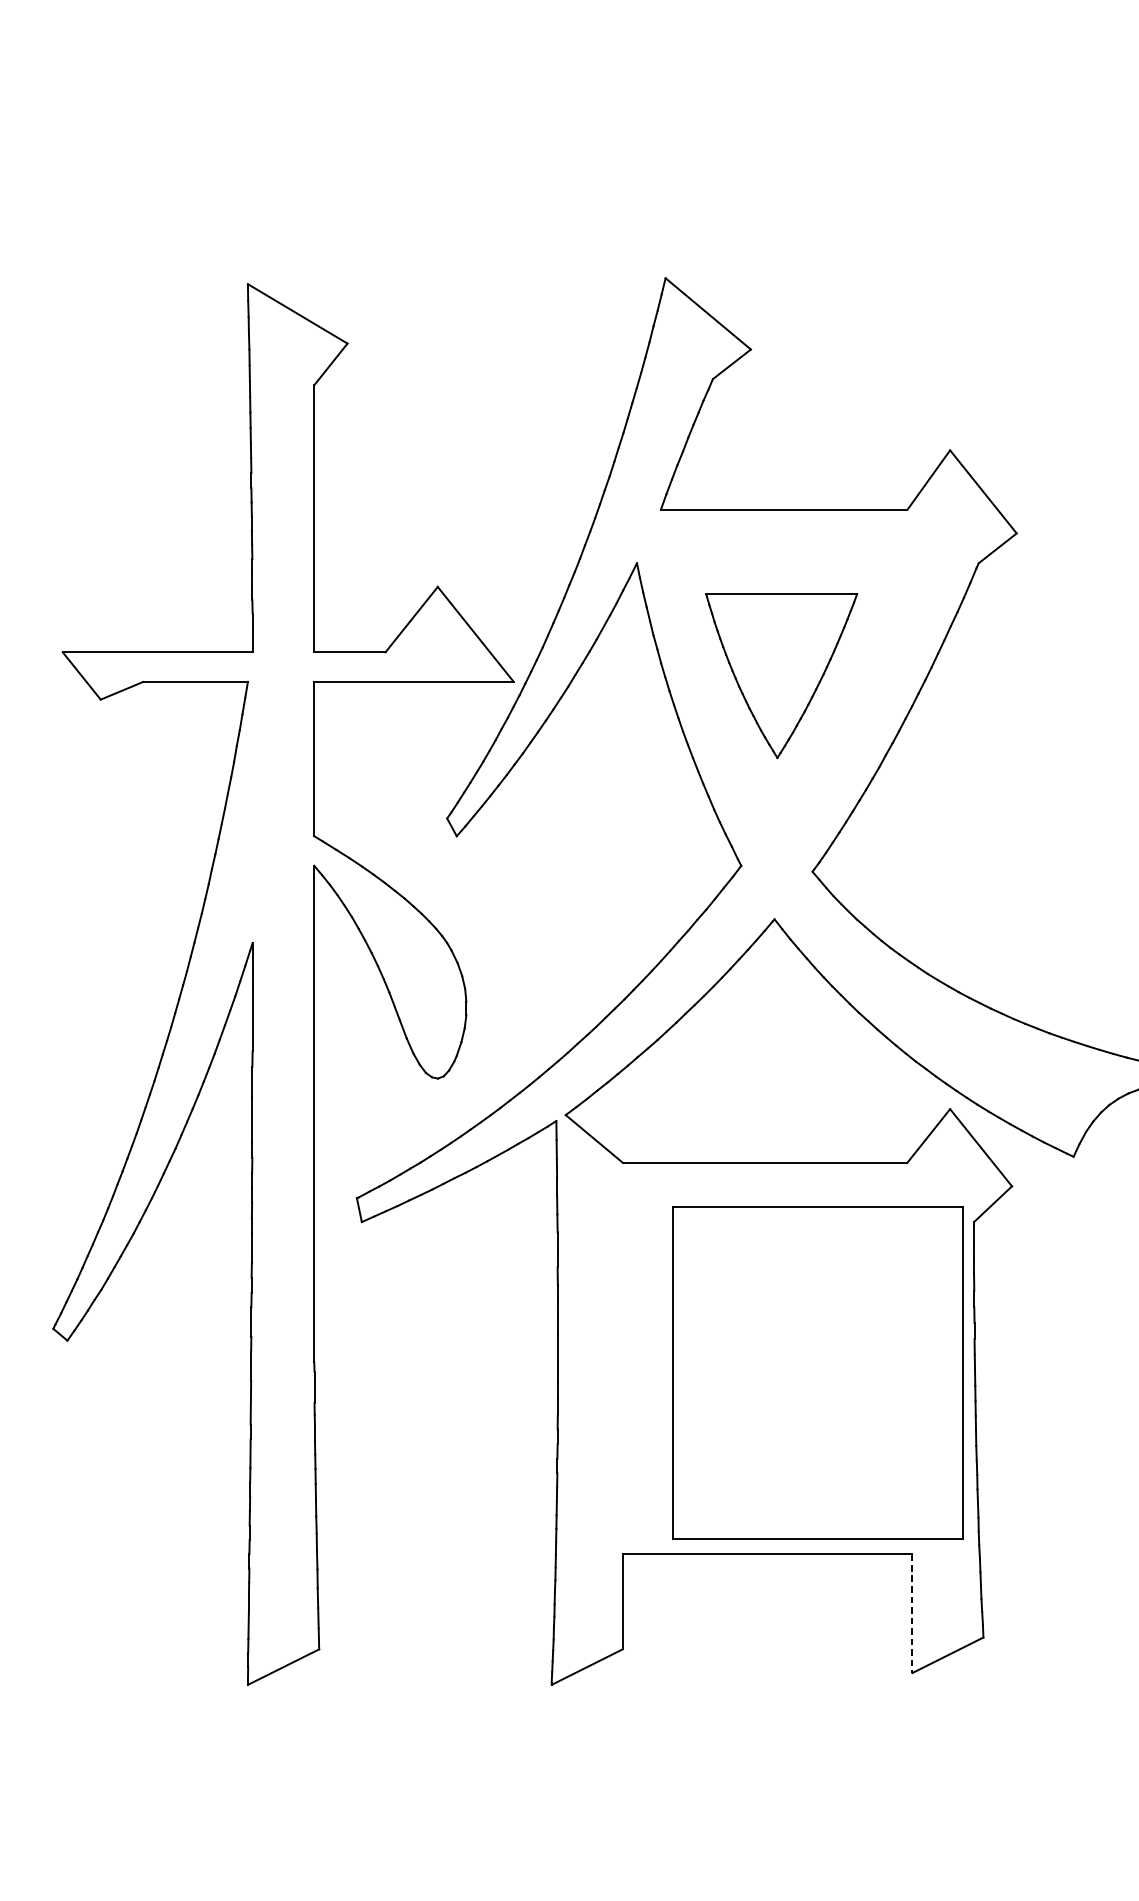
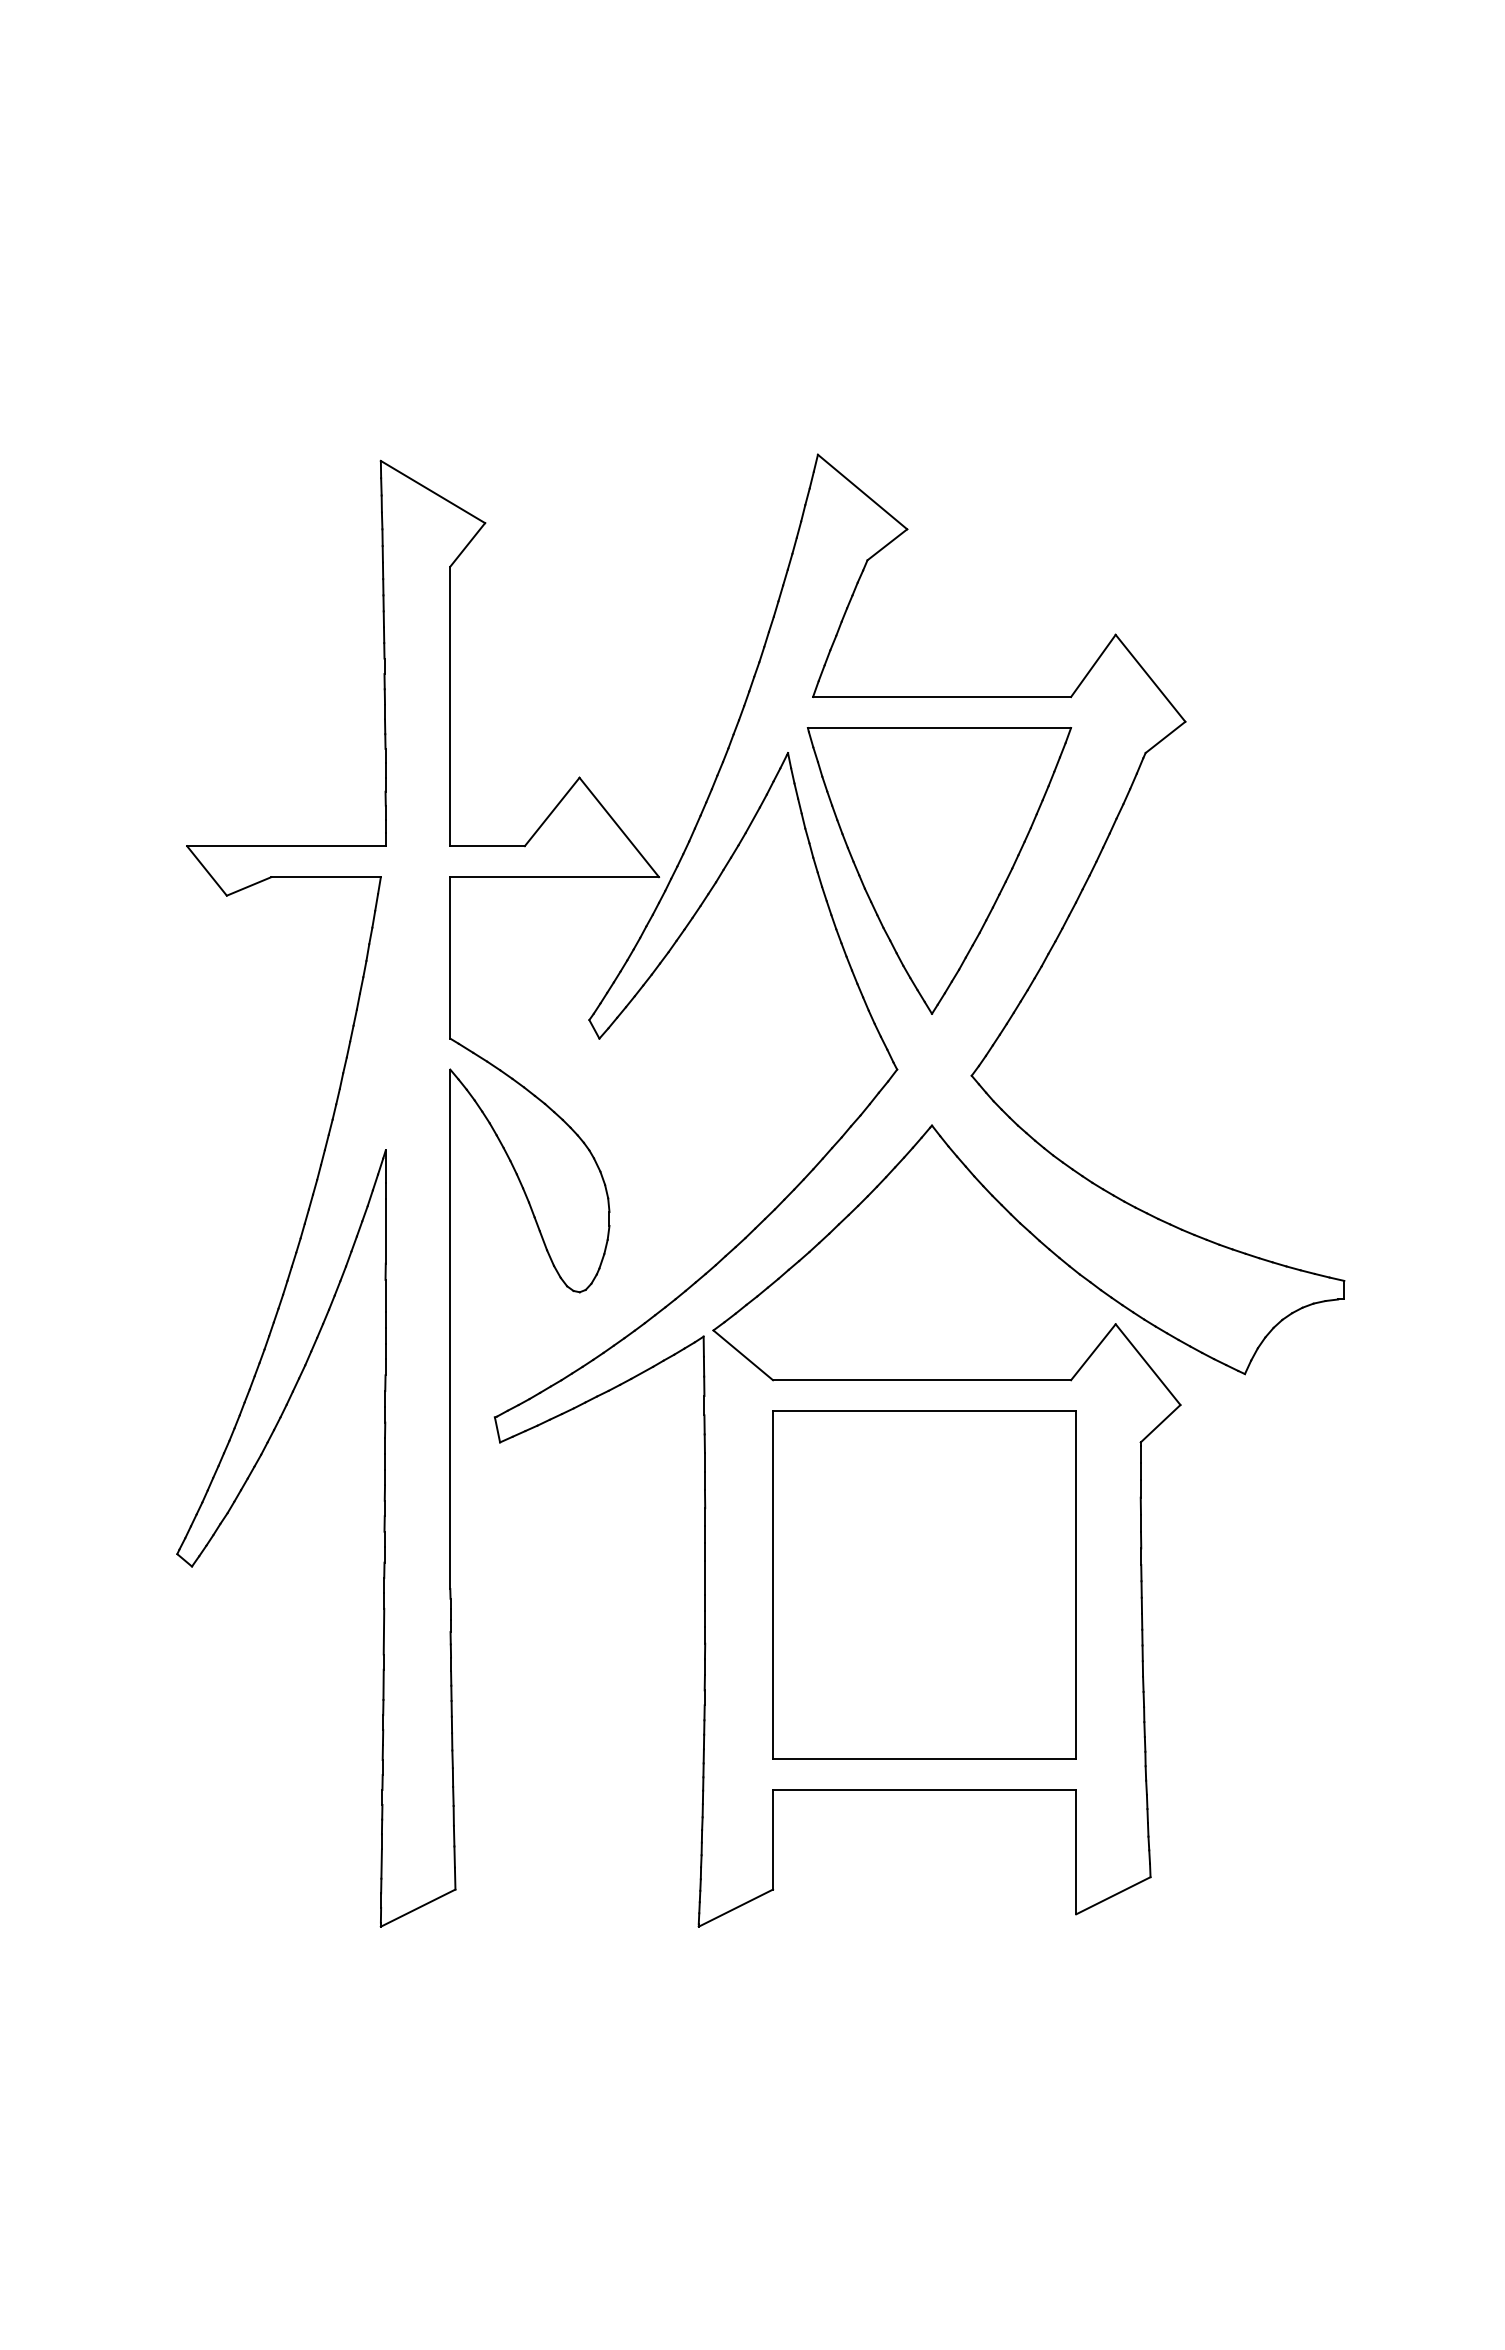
part: (781, 675) -> (939, 870), size x1.67
part: (818, 1372) -> (924, 1584), moved
line: (912, 1613) -> (1076, 1852), dashed -> solid

